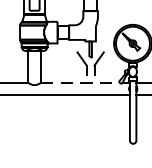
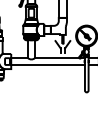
line: (81, 81) -> (57, 57), dashed -> solid

